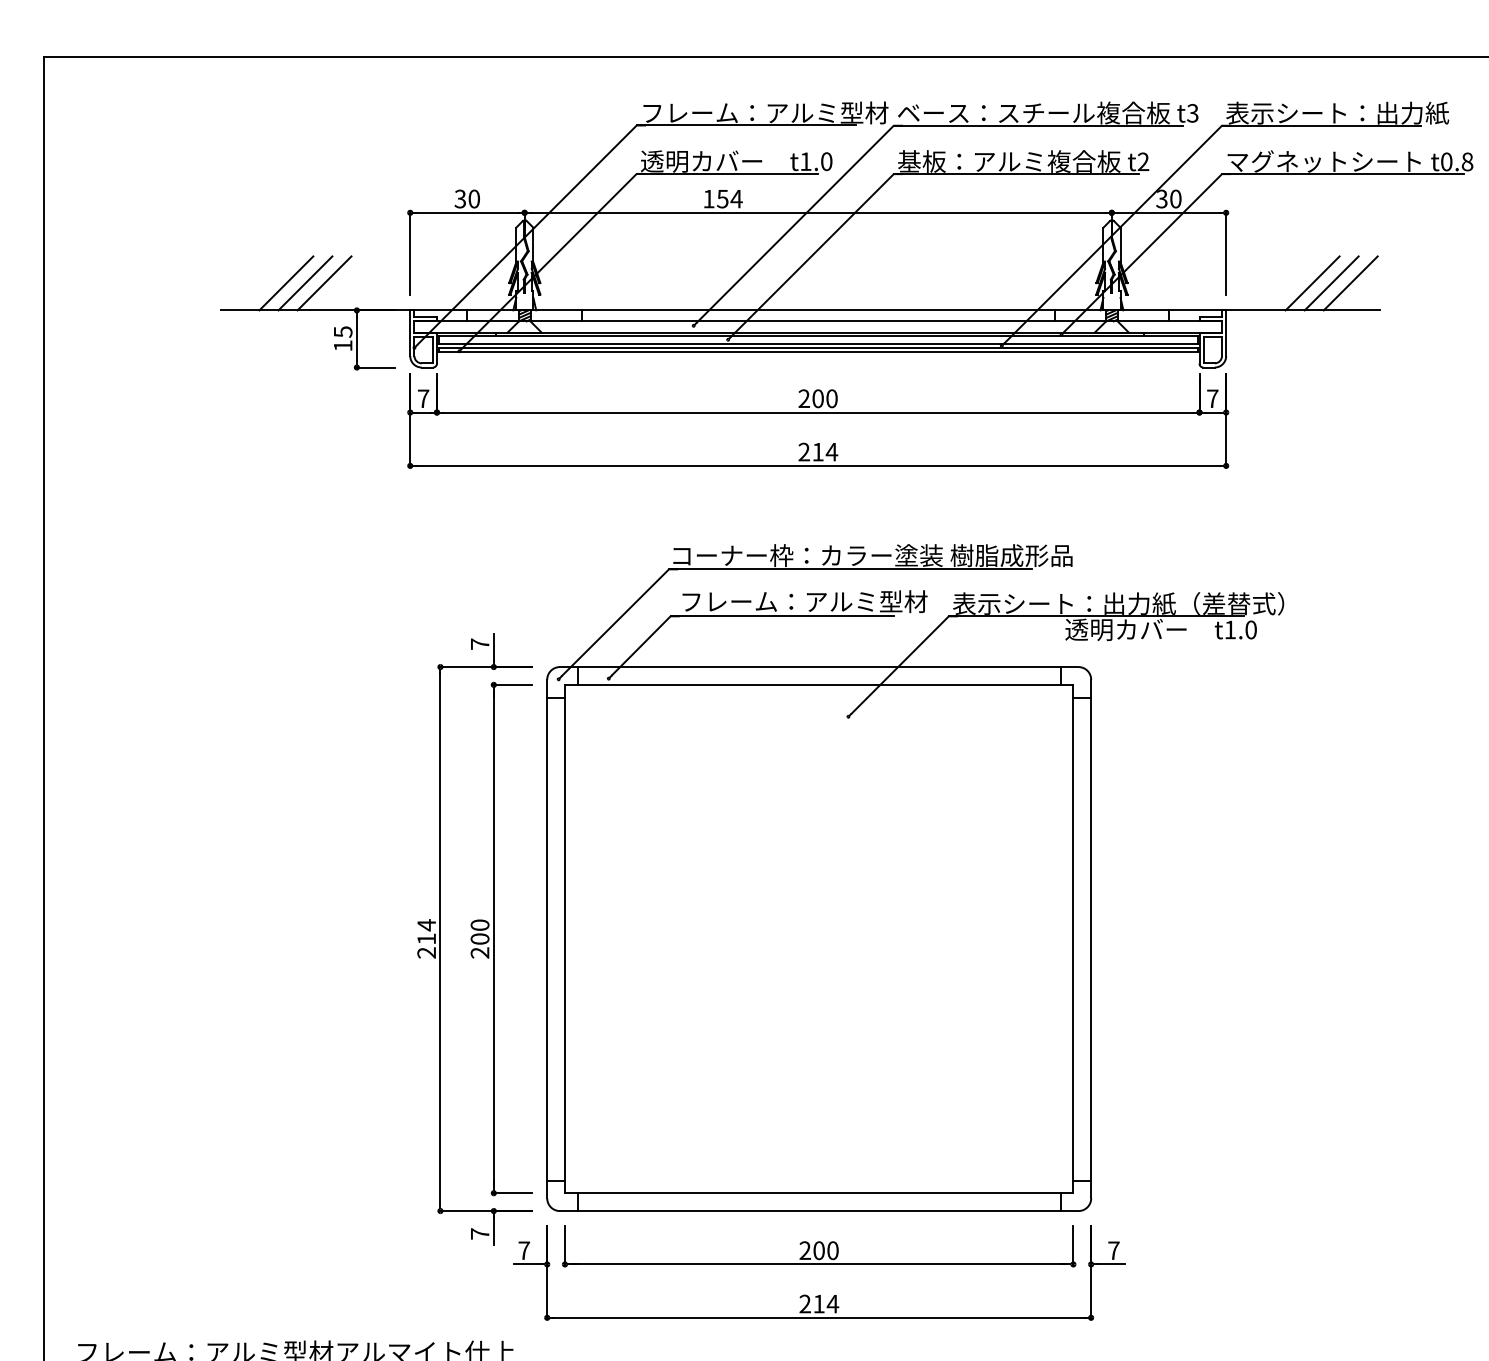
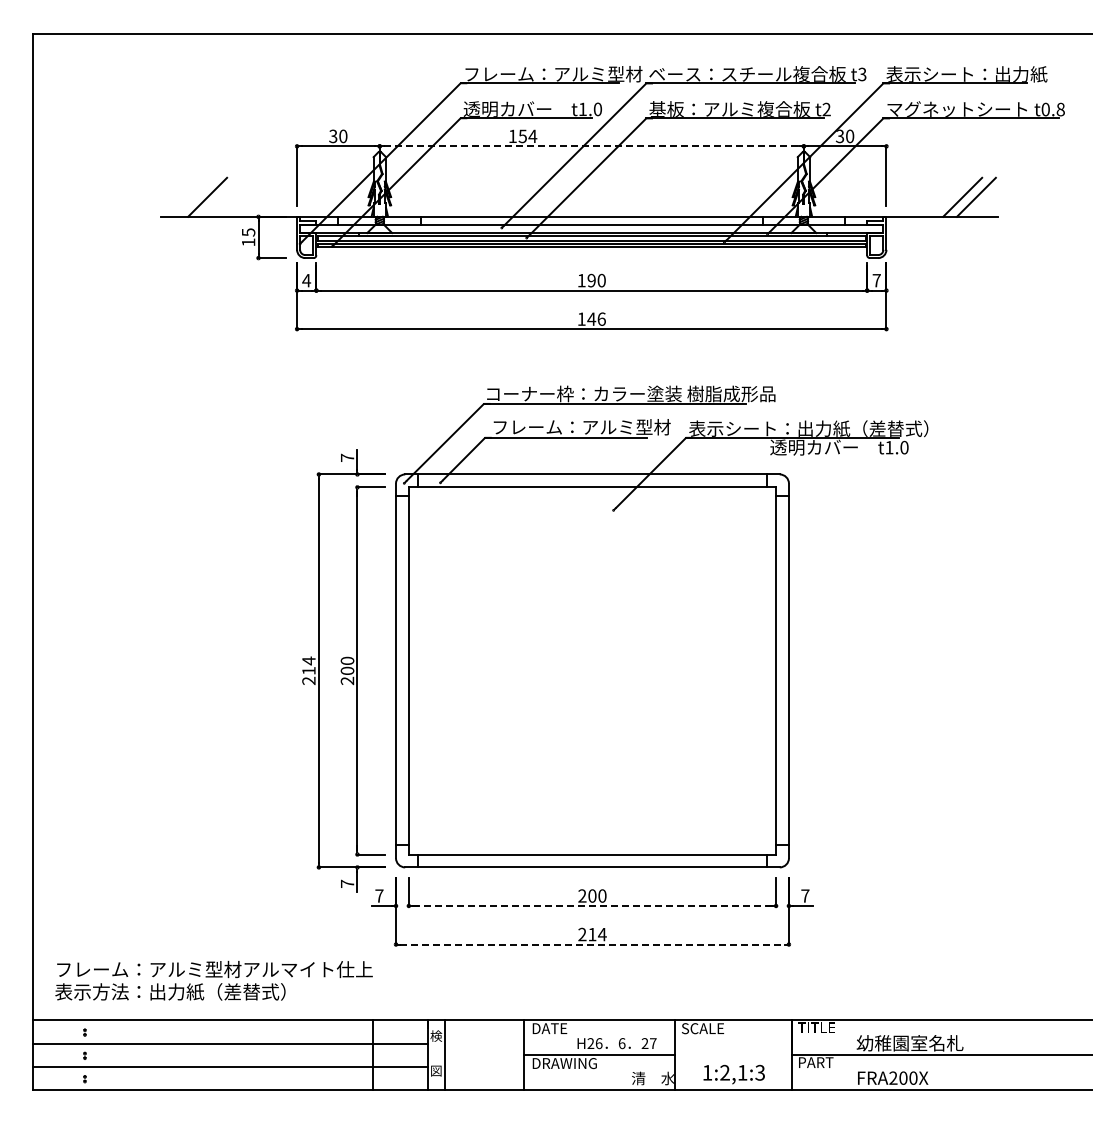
line: (817, 213) -> (591, 146), solid -> dashed
line: (304, 282) -> (220, 196), removed
line: (323, 282) -> (234, 196), removed
line: (1312, 282) -> (948, 196), removed
text: (423, 398) -> (306, 280), 7 -> 4
text: (810, 398) -> (586, 280), 200 -> 190
text: (817, 451) -> (591, 318), 214 -> 146
line: (817, 1263) -> (591, 905), solid -> dashed
line: (819, 1317) -> (592, 944), solid -> dashed

